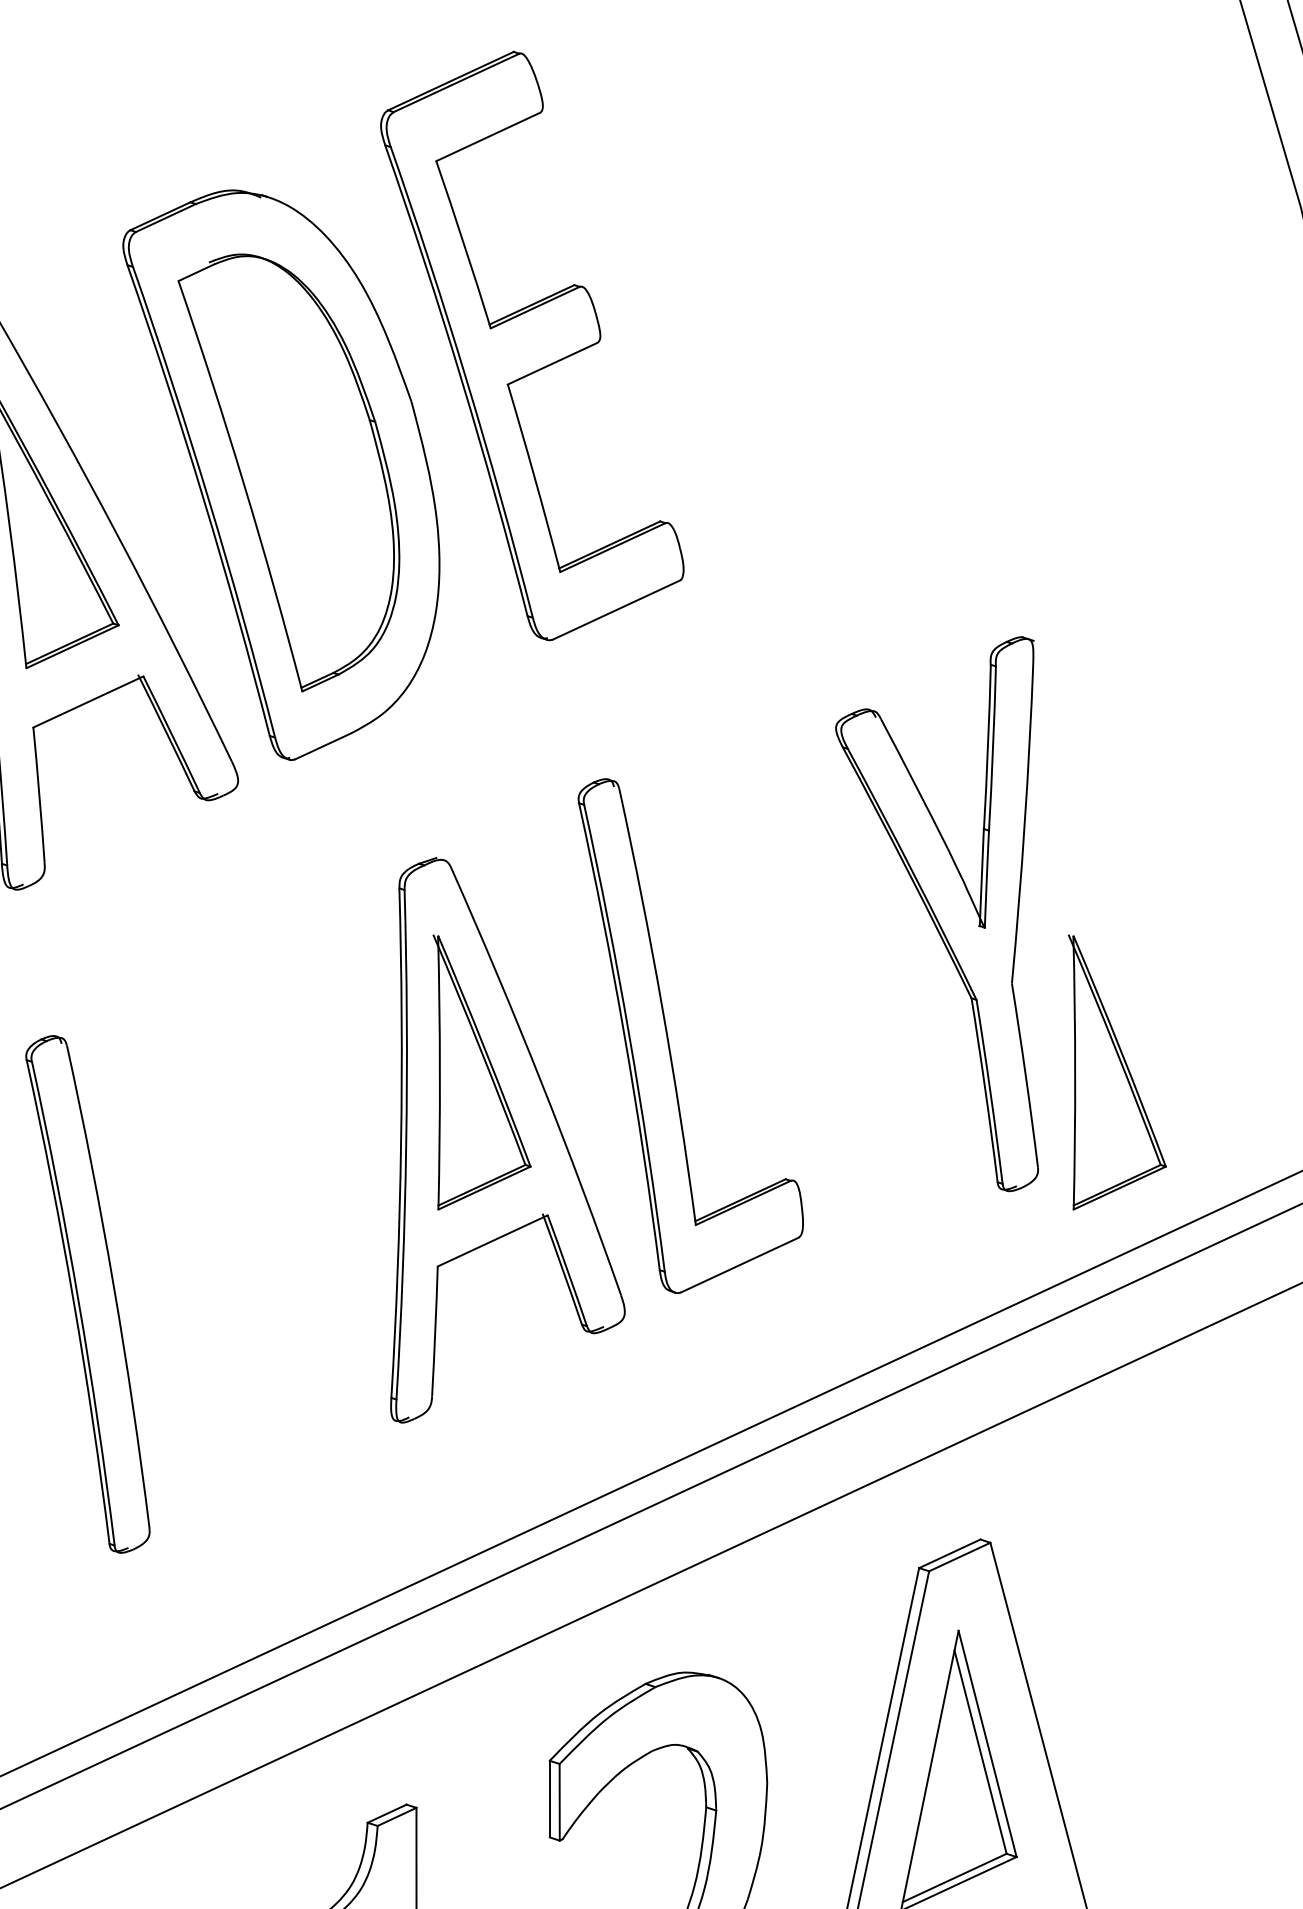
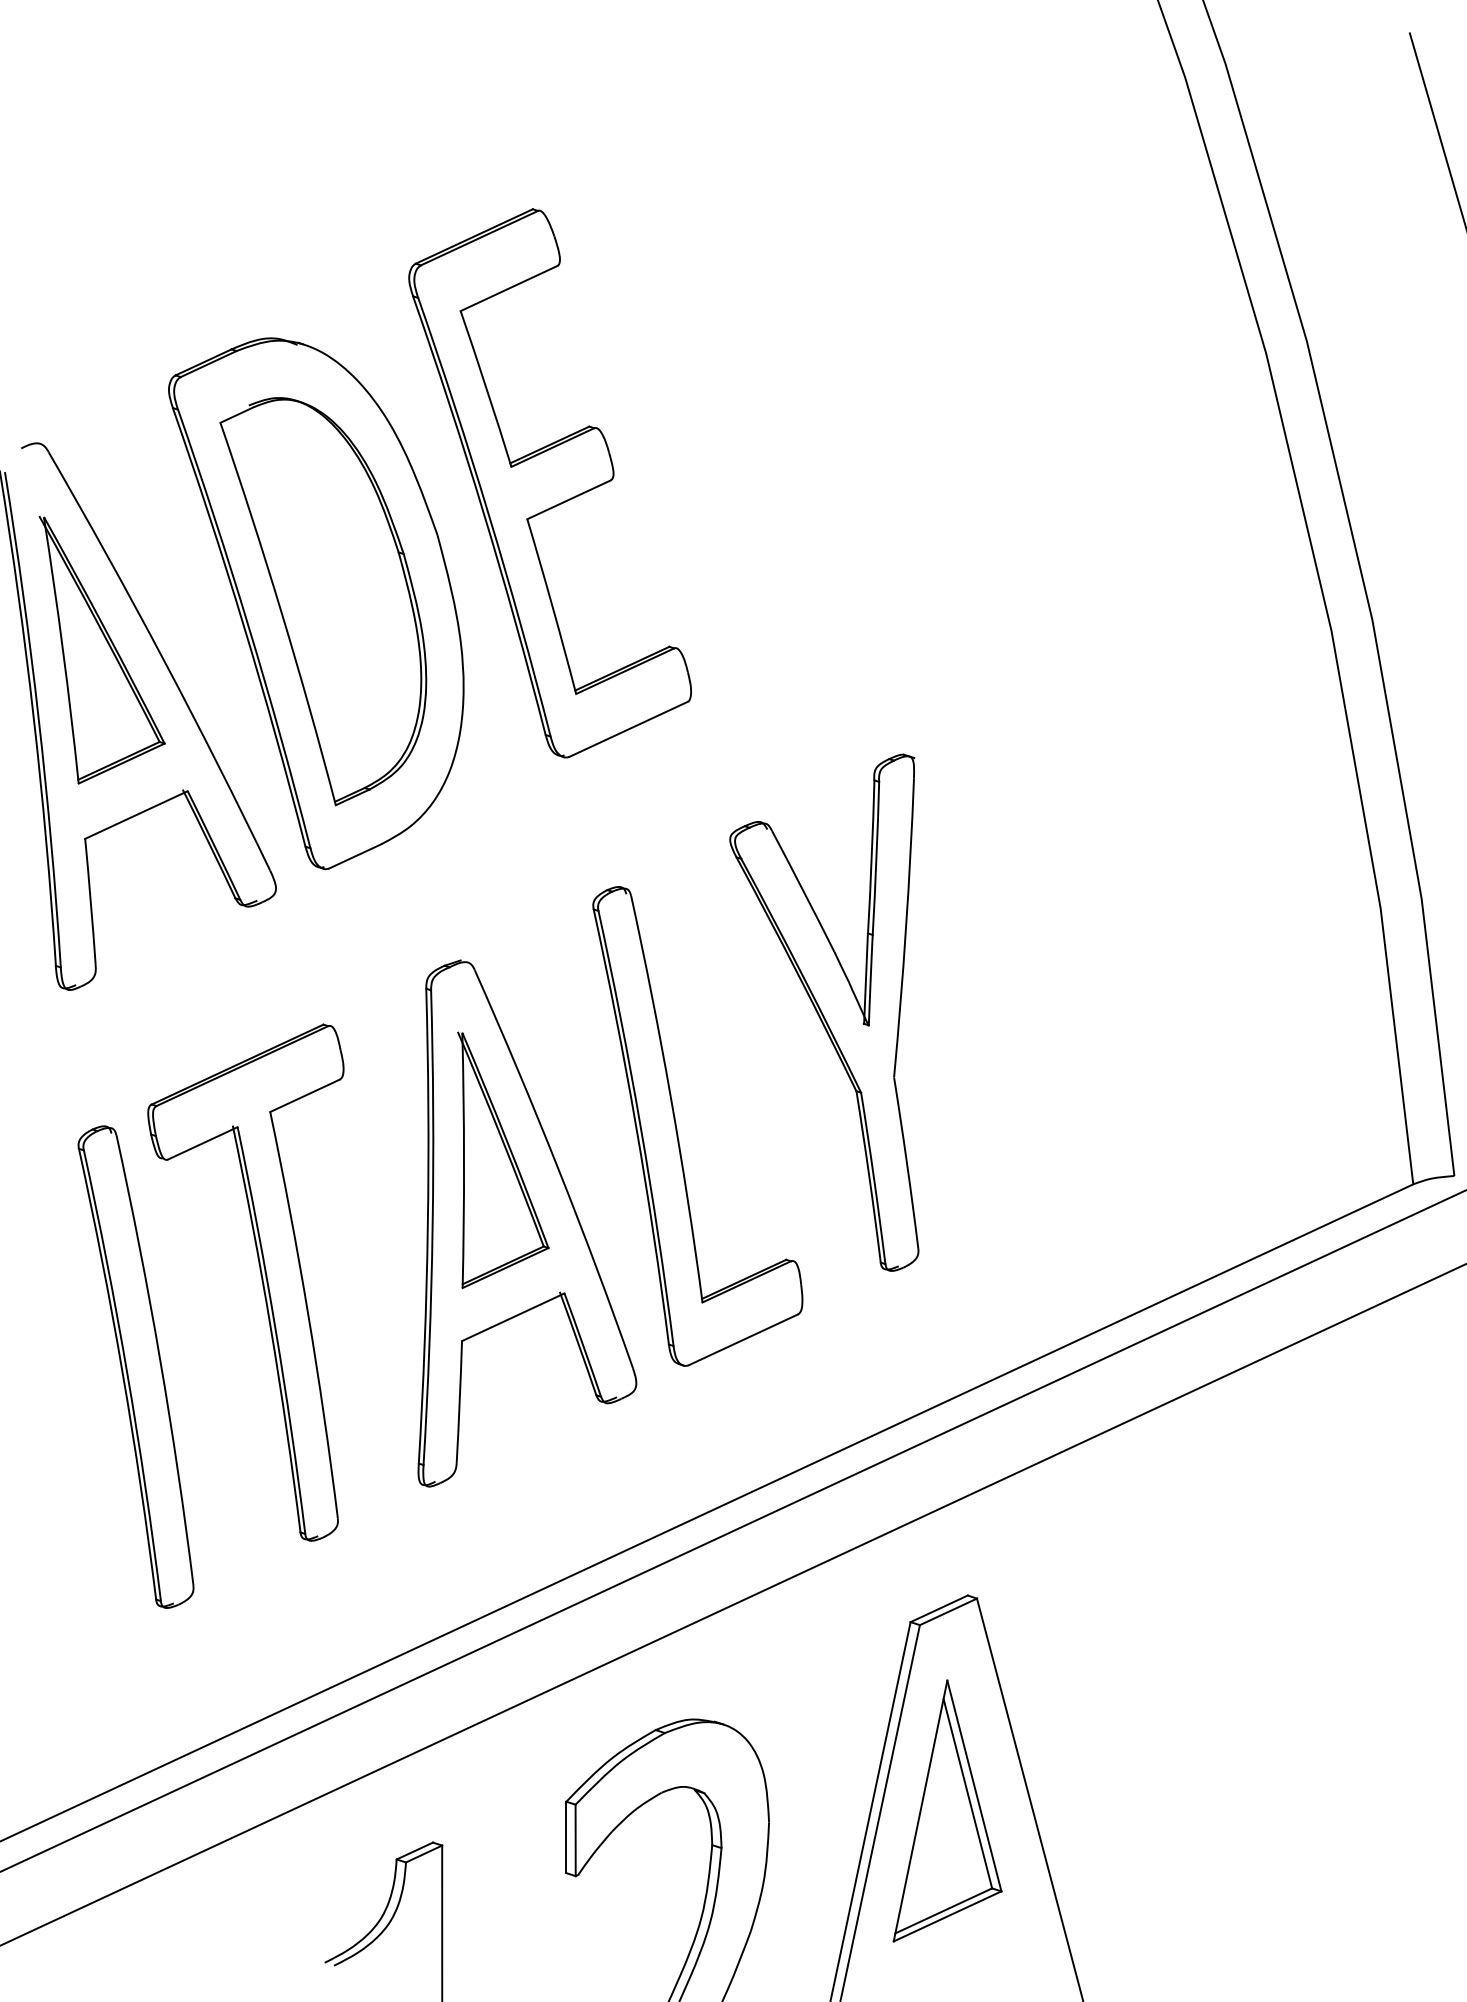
part: (937, 913) -> (824, 1012), moved
part: (1117, 1072) -> (1095, 1160), removed
part: (222, 1202) -> (261, 1281), added

